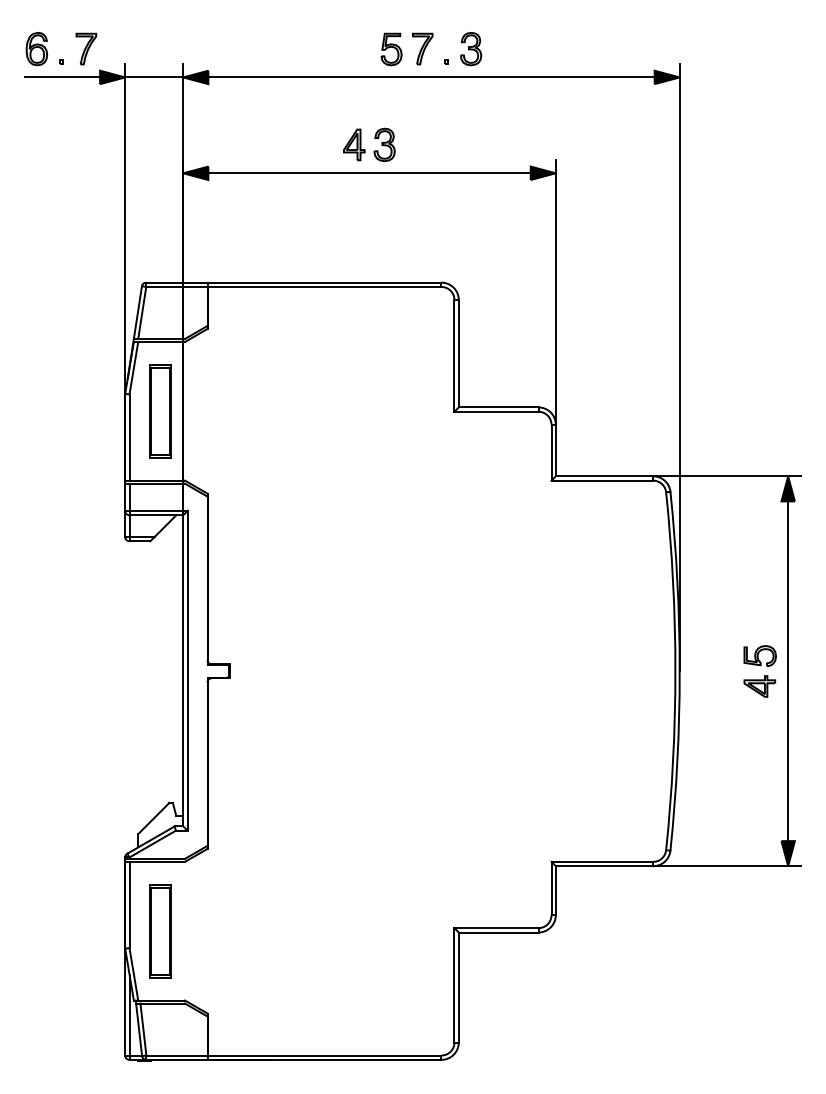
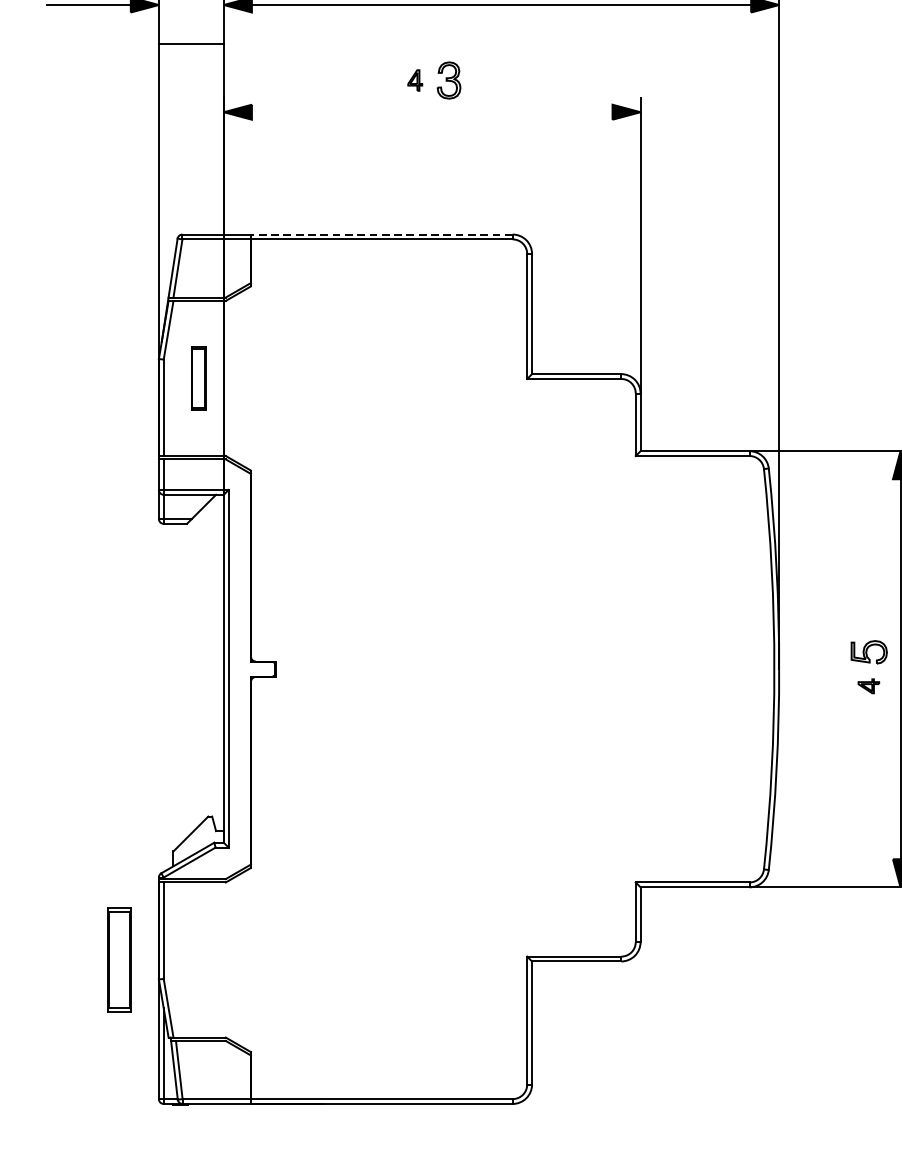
line: (154, 77) -> (191, 44), moved
part: (354, 144) -> (415, 80), size x0.6
line: (369, 173) -> (432, 112), removed
line: (324, 282) -> (381, 234), solid -> dashed
part: (160, 411) -> (198, 378), size x0.6
part: (759, 686) -> (868, 686), size x0.6
part: (160, 931) -> (118, 960), moved

